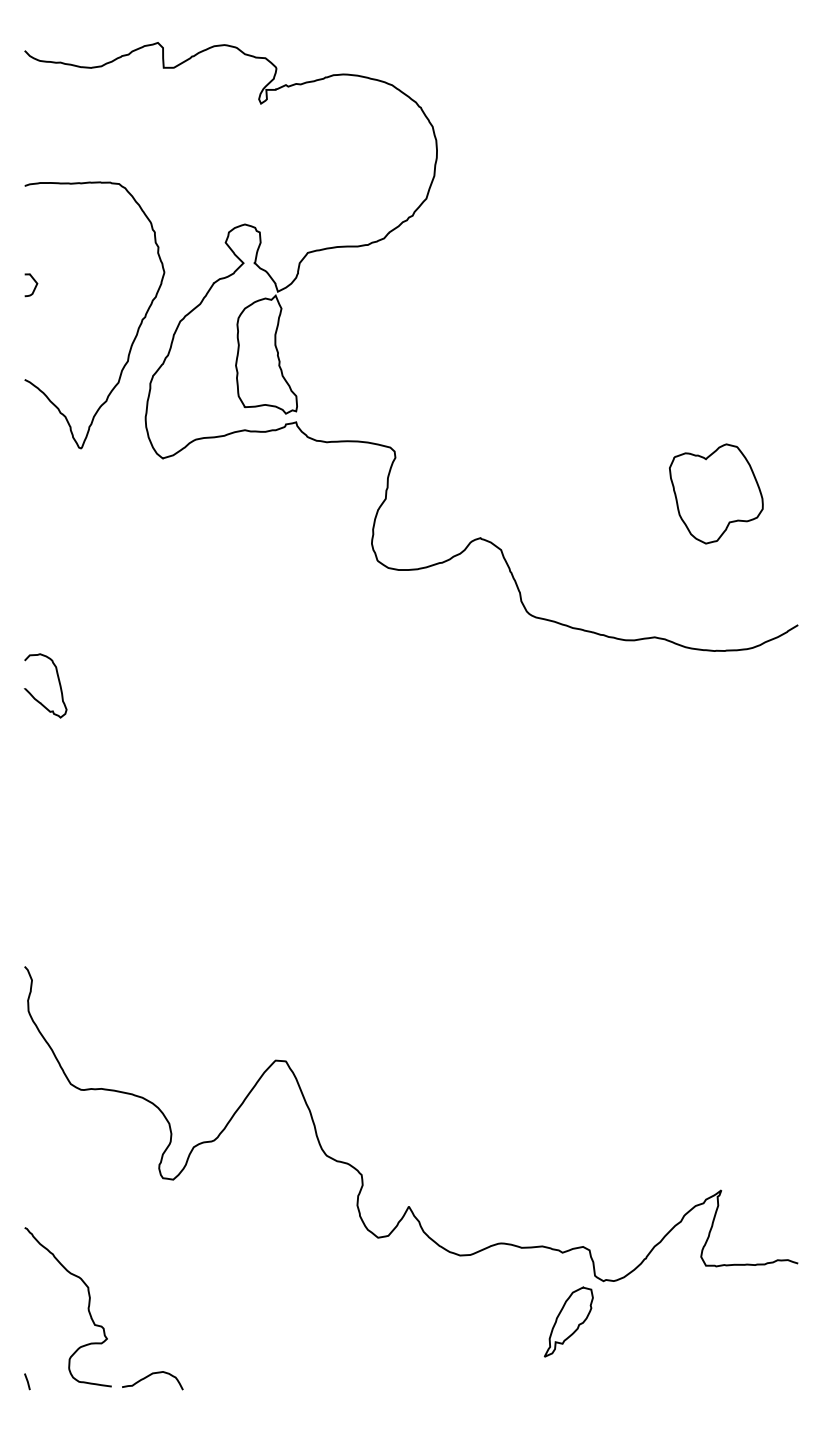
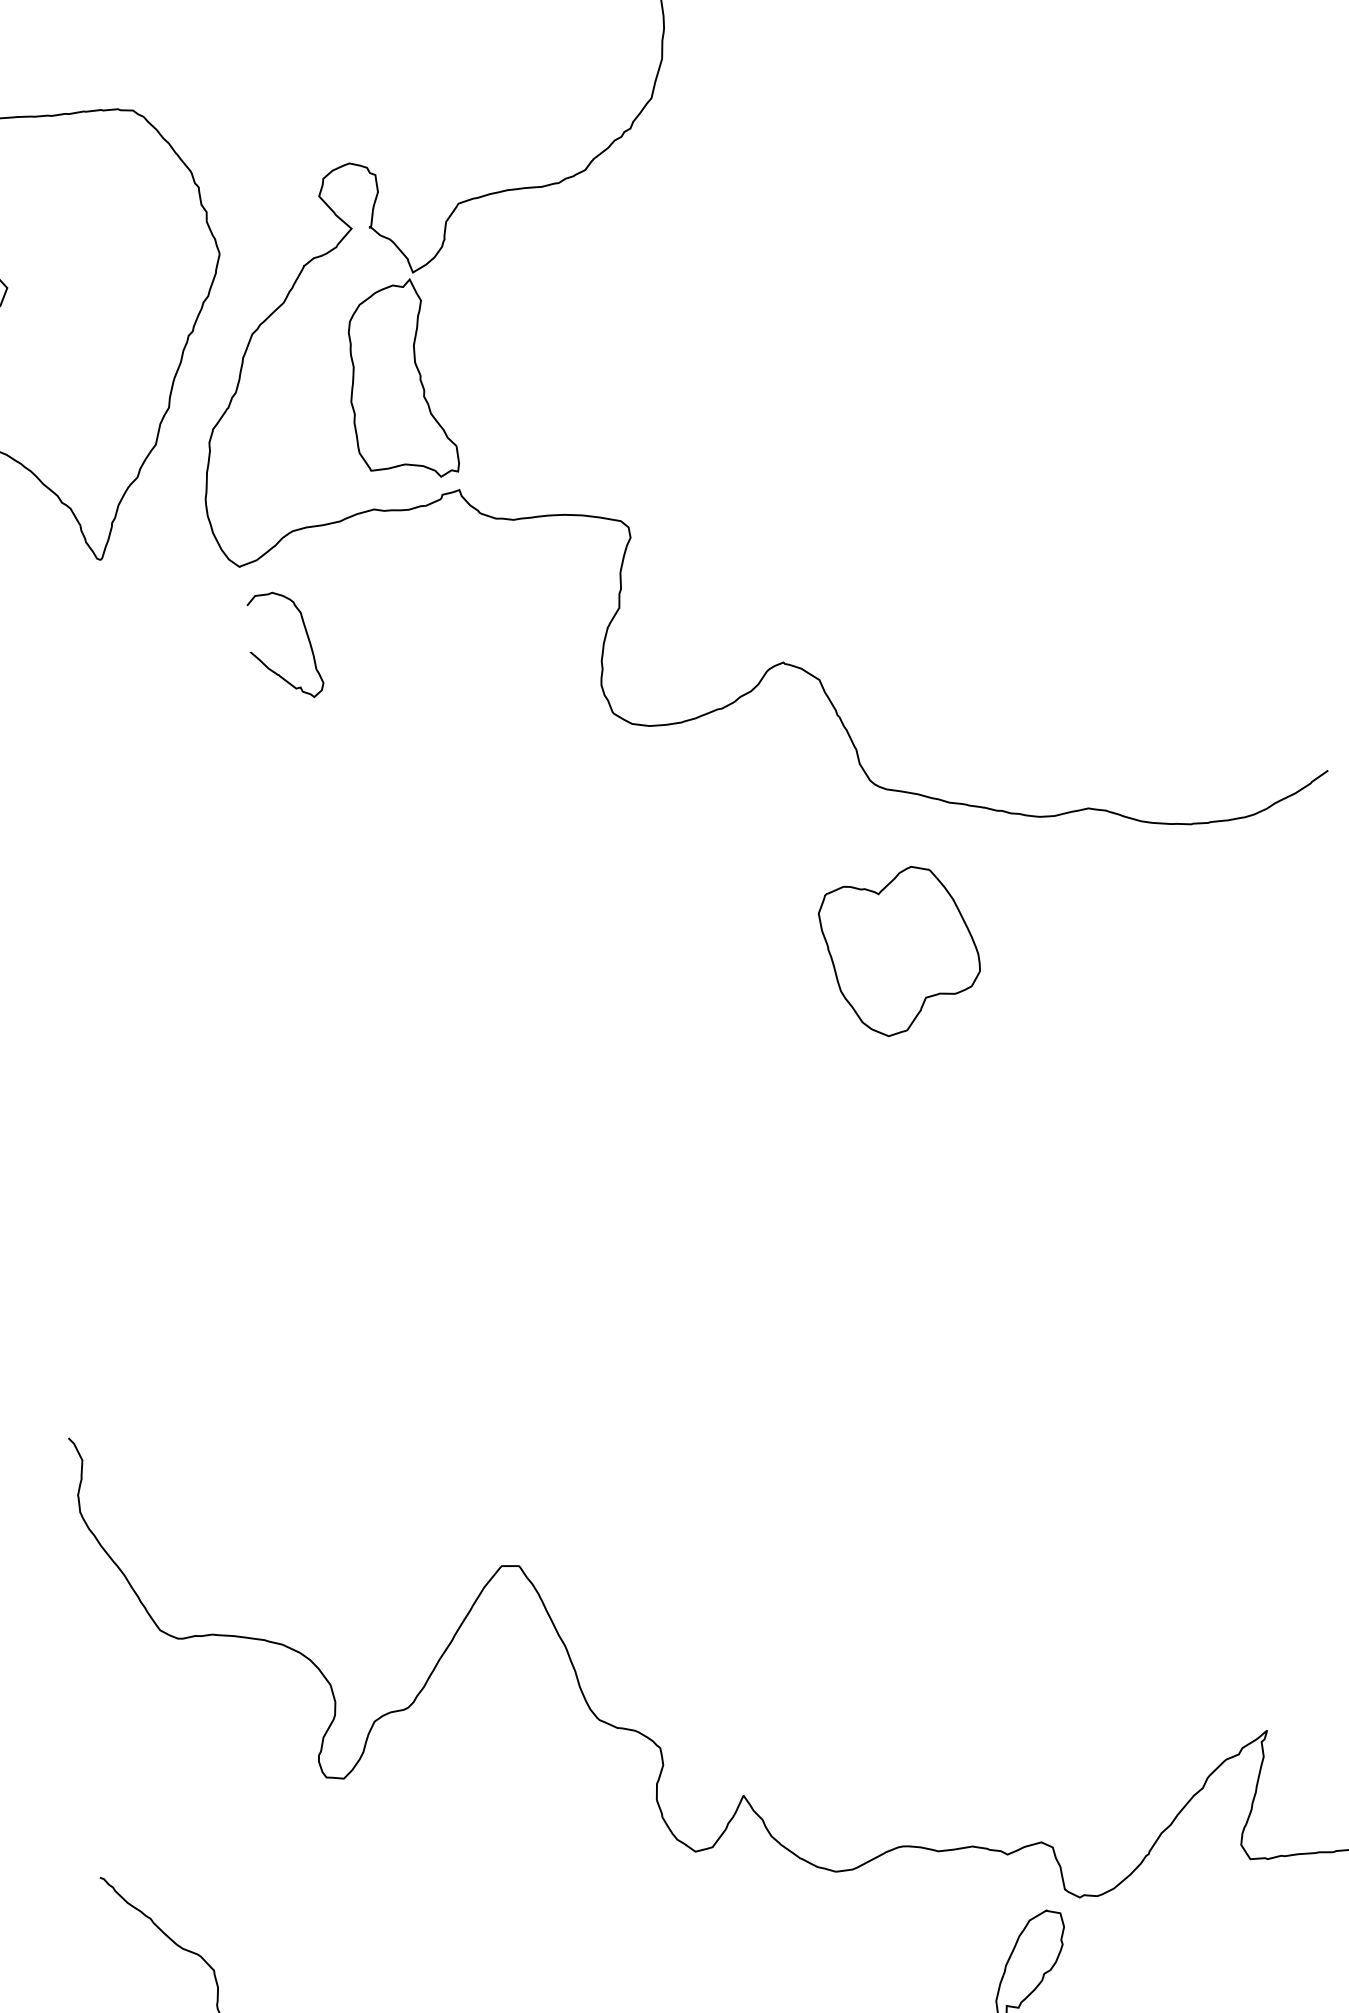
part: (716, 493) -> (900, 950), moved
curve: (58, 682) -> (306, 638), moved

